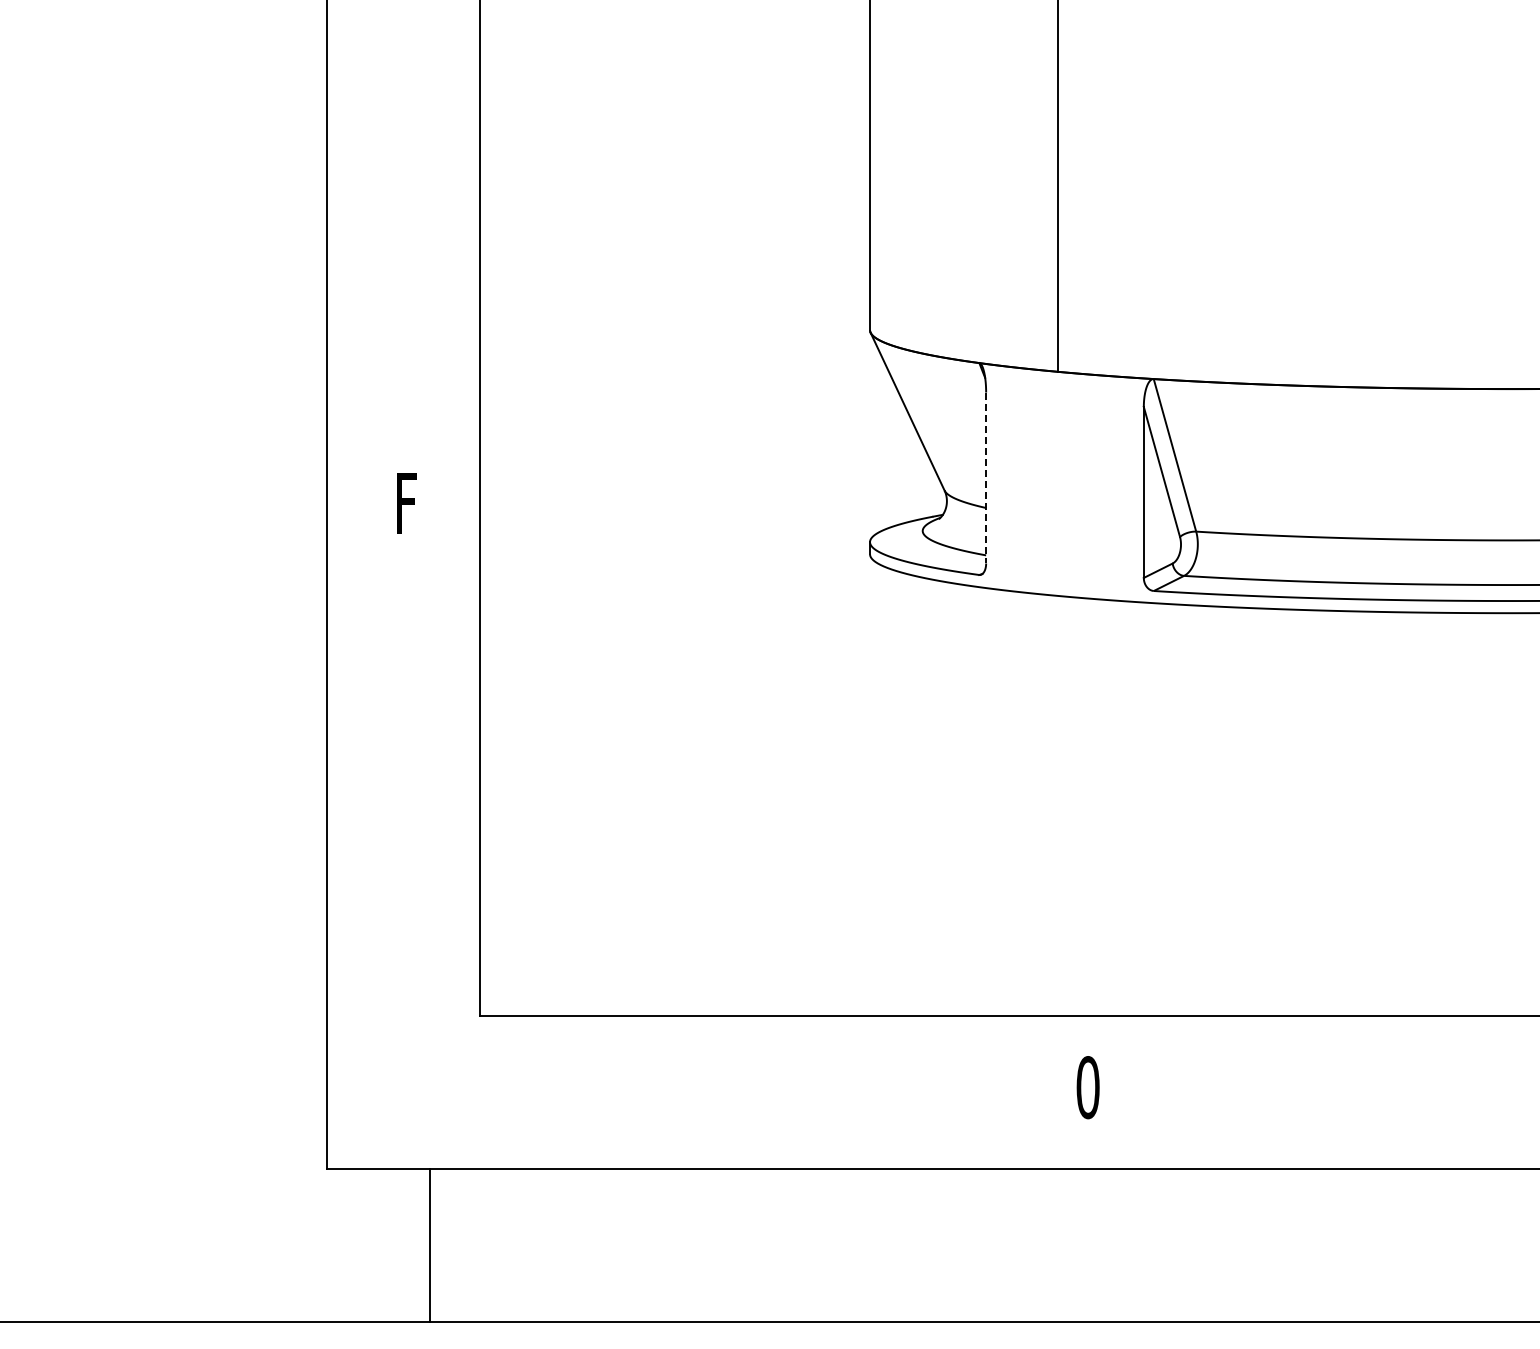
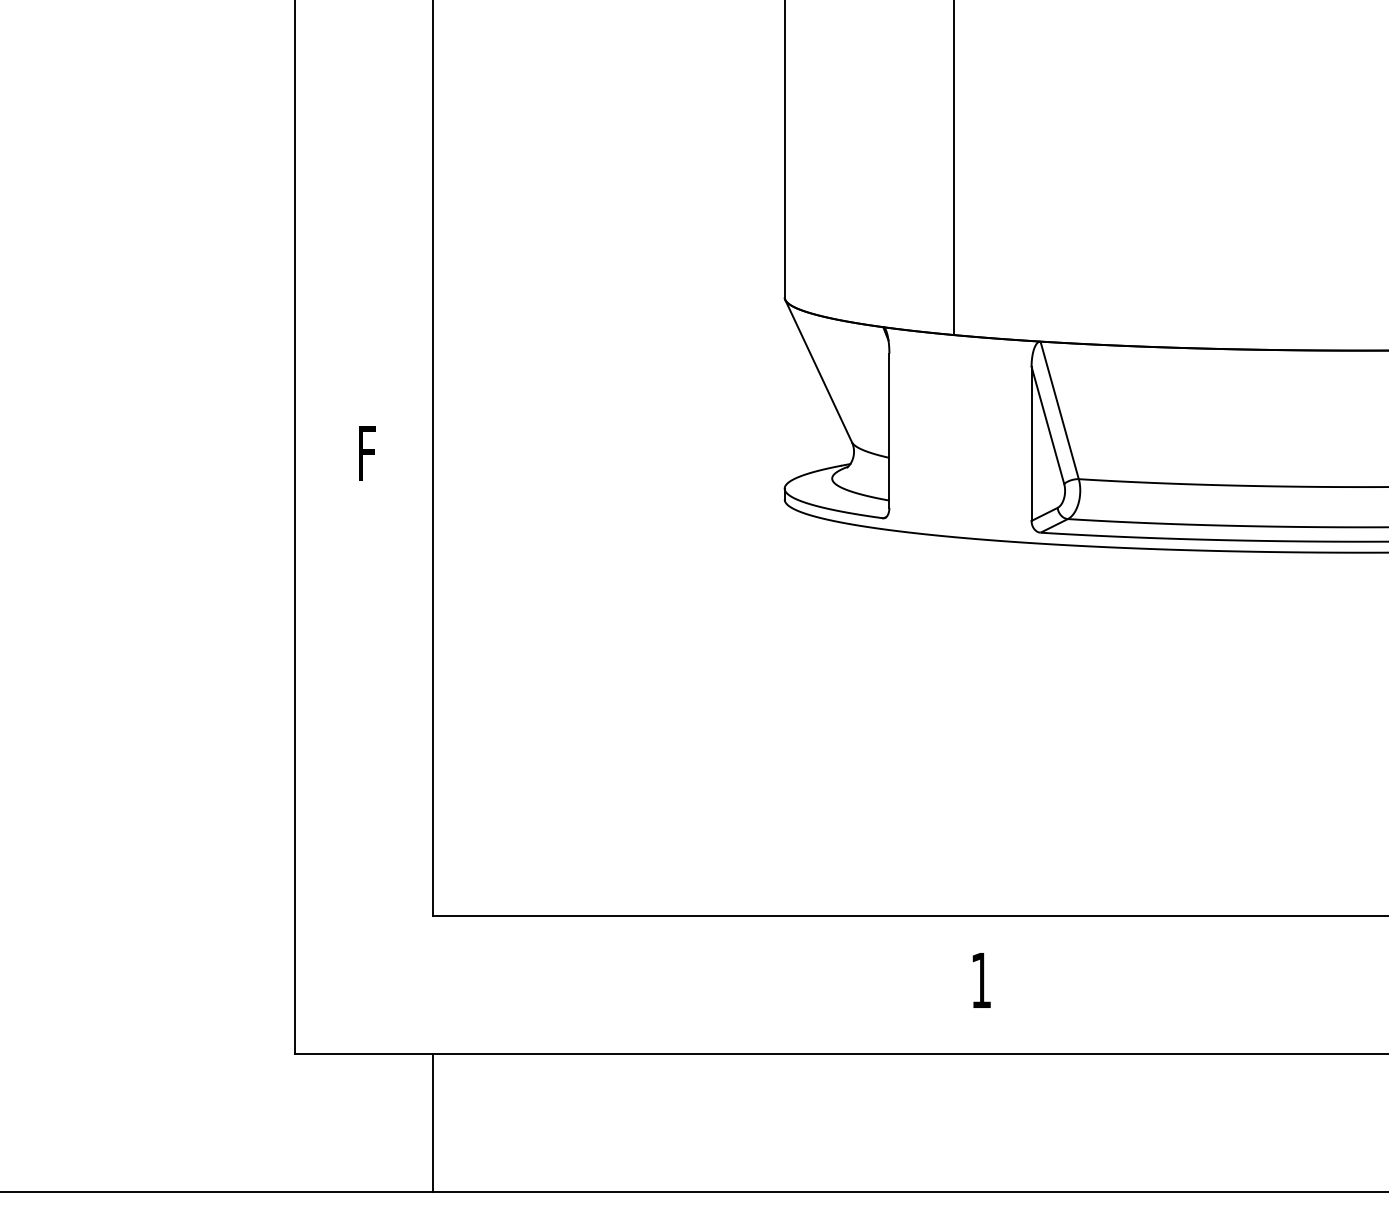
line: (986, 478) -> (889, 431), dashed -> solid
text: (1087, 1087) -> (980, 980), 0 -> 1
line: (429, 1245) -> (432, 1122), moved

